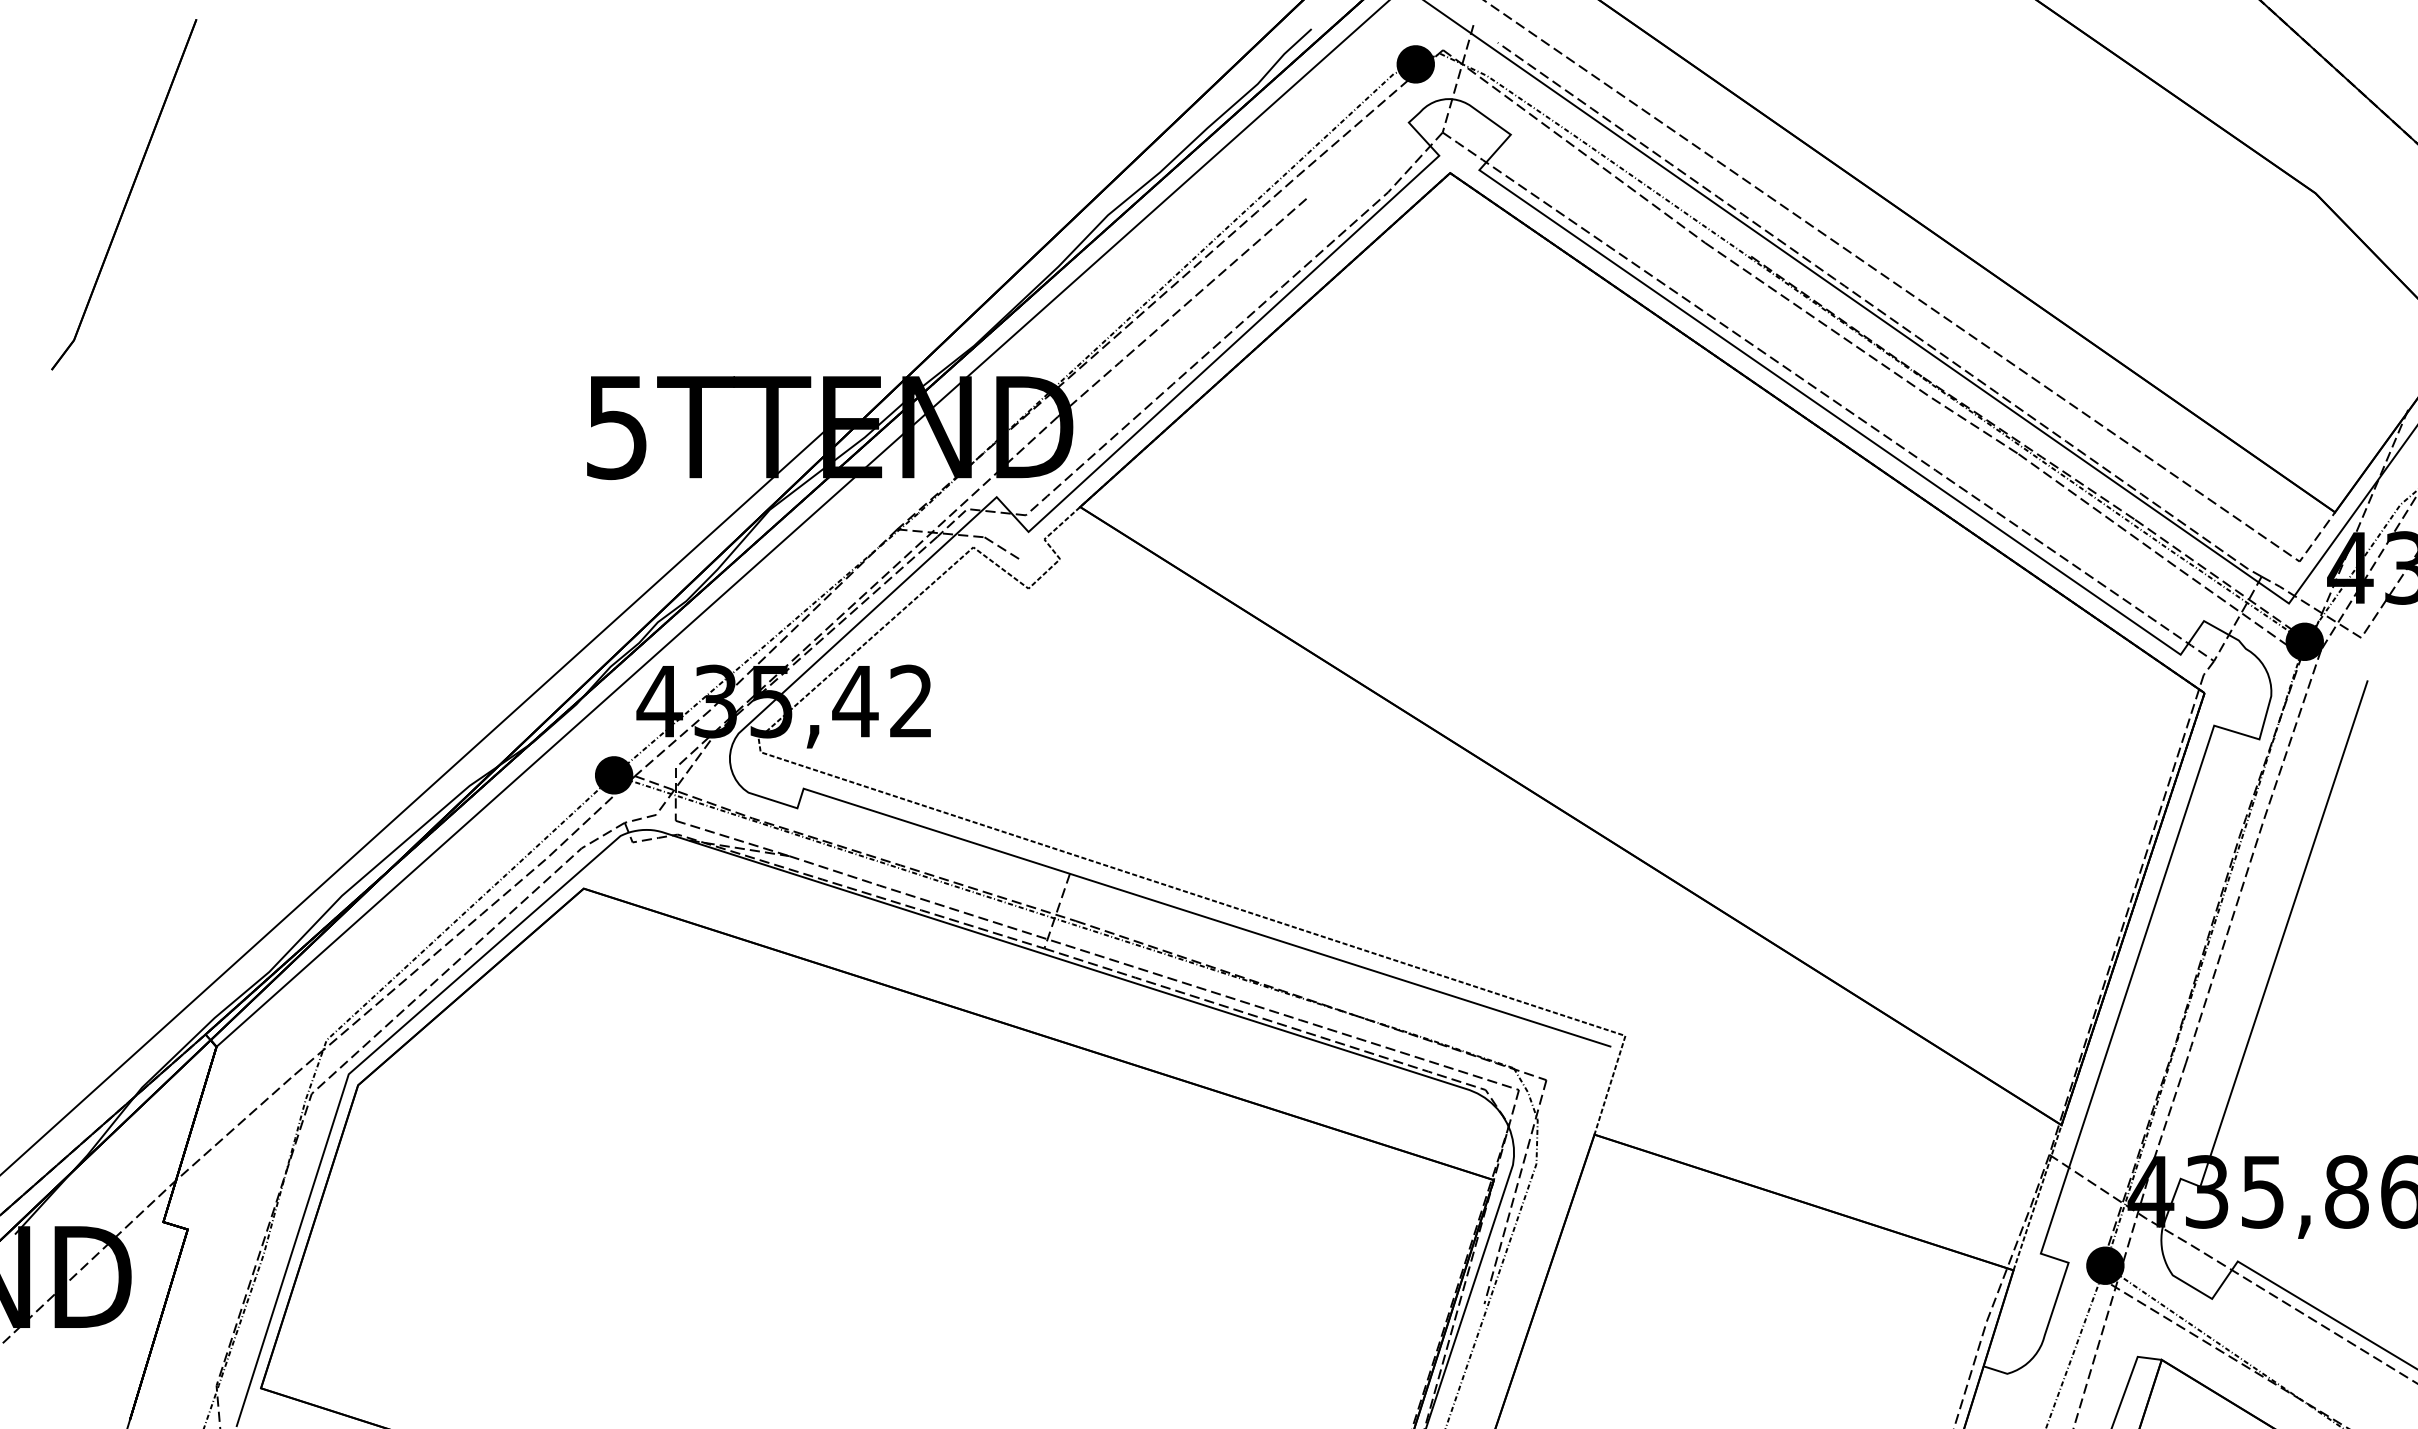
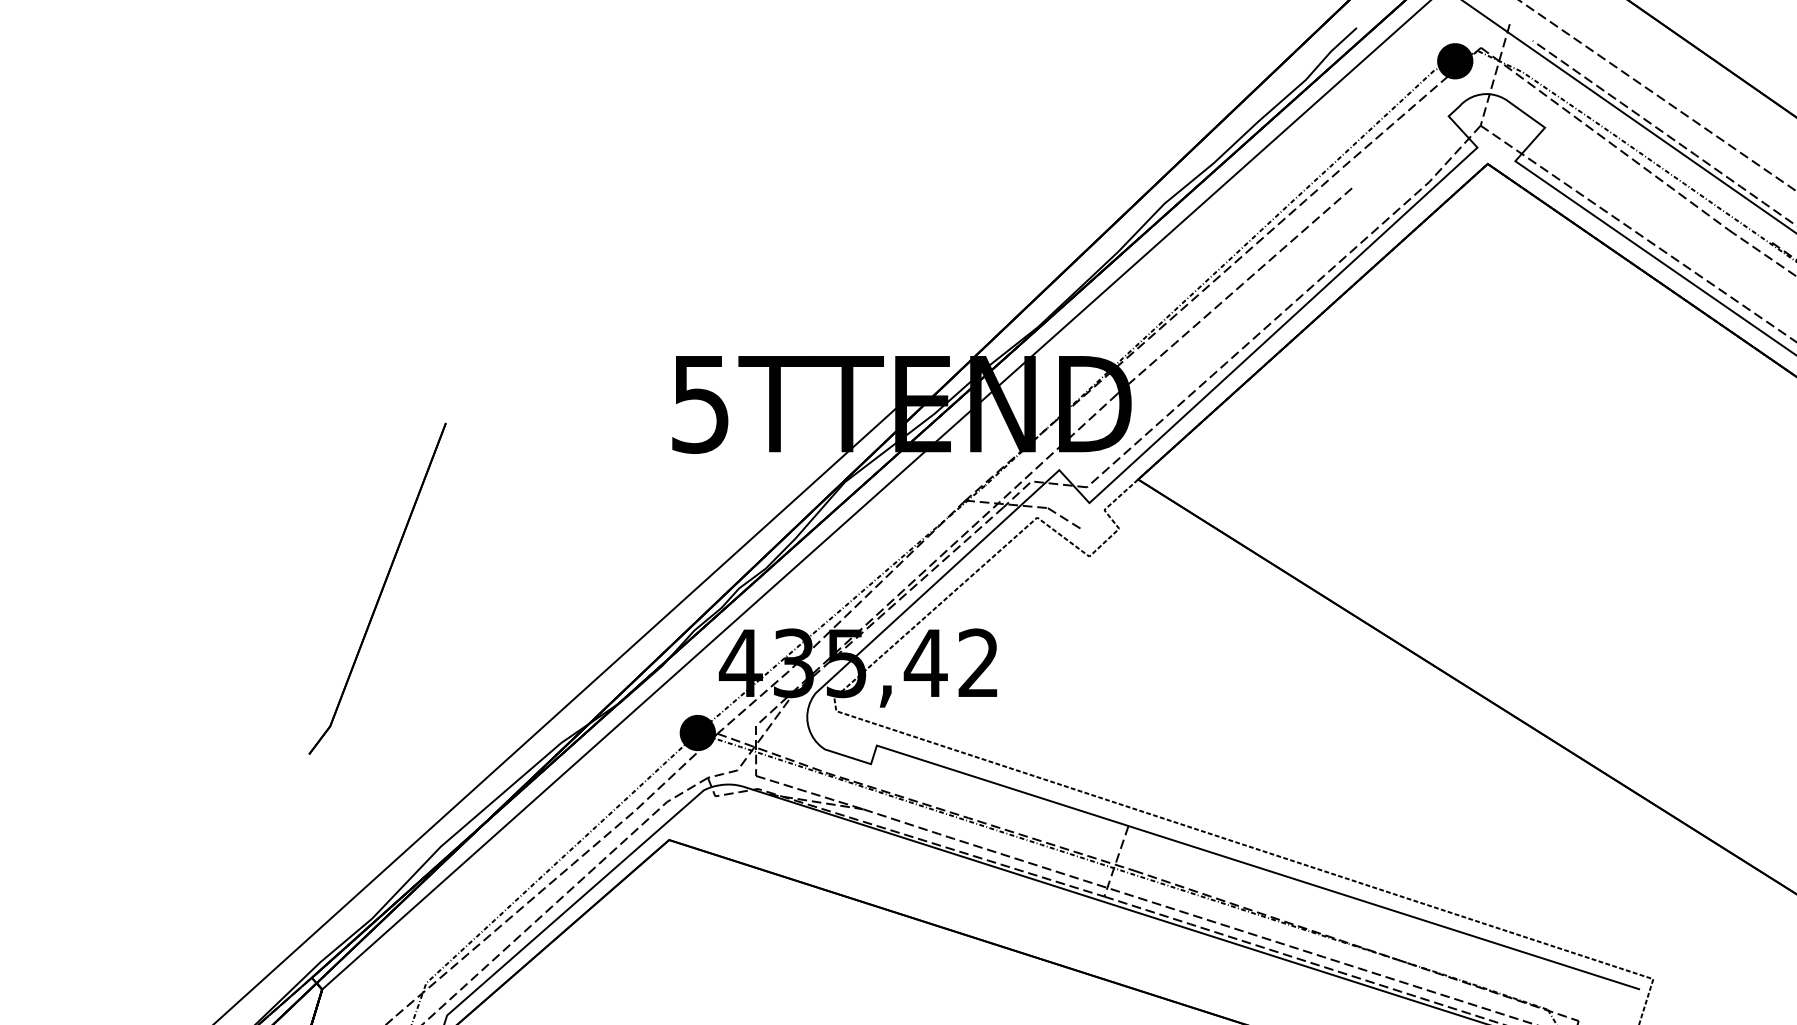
part: (124, 194) -> (377, 588), moved

